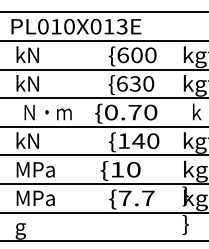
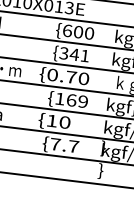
text: (135, 83) -> (74, 54), 630 -> 341
text: (145, 140) -> (77, 100), 140 -> 169

